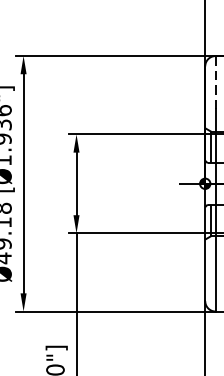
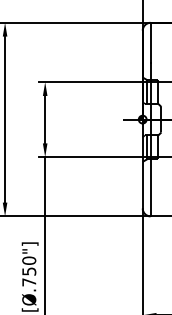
line: (215, 82) -> (150, 42), dashed -> solid

